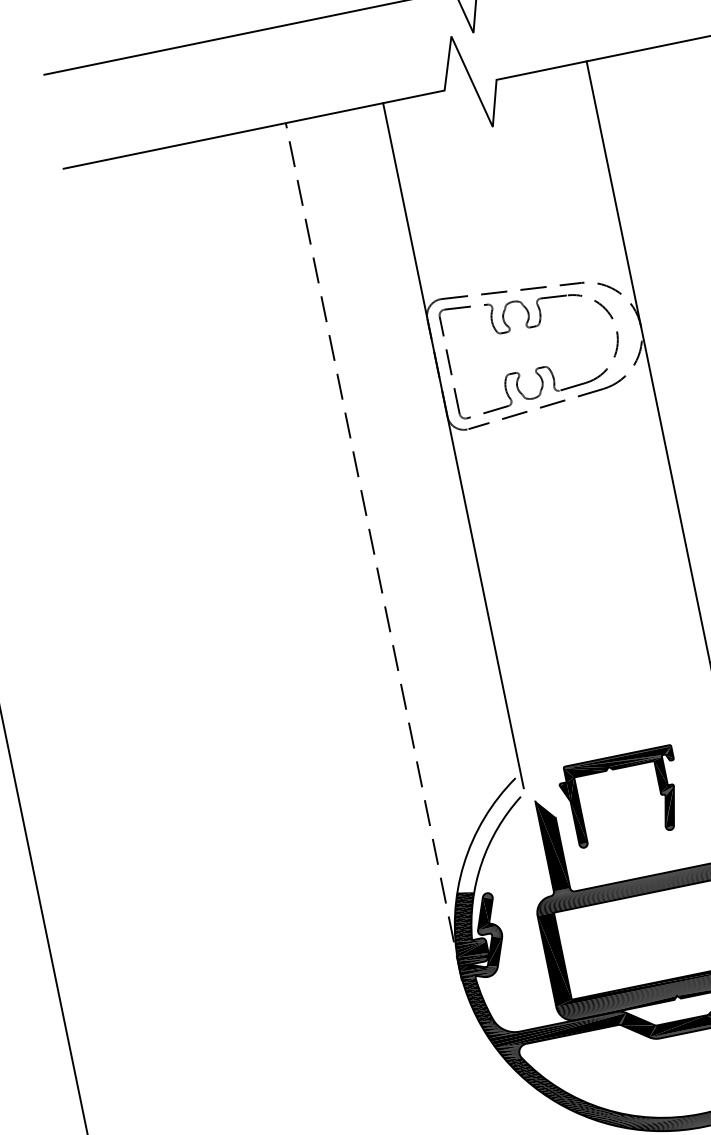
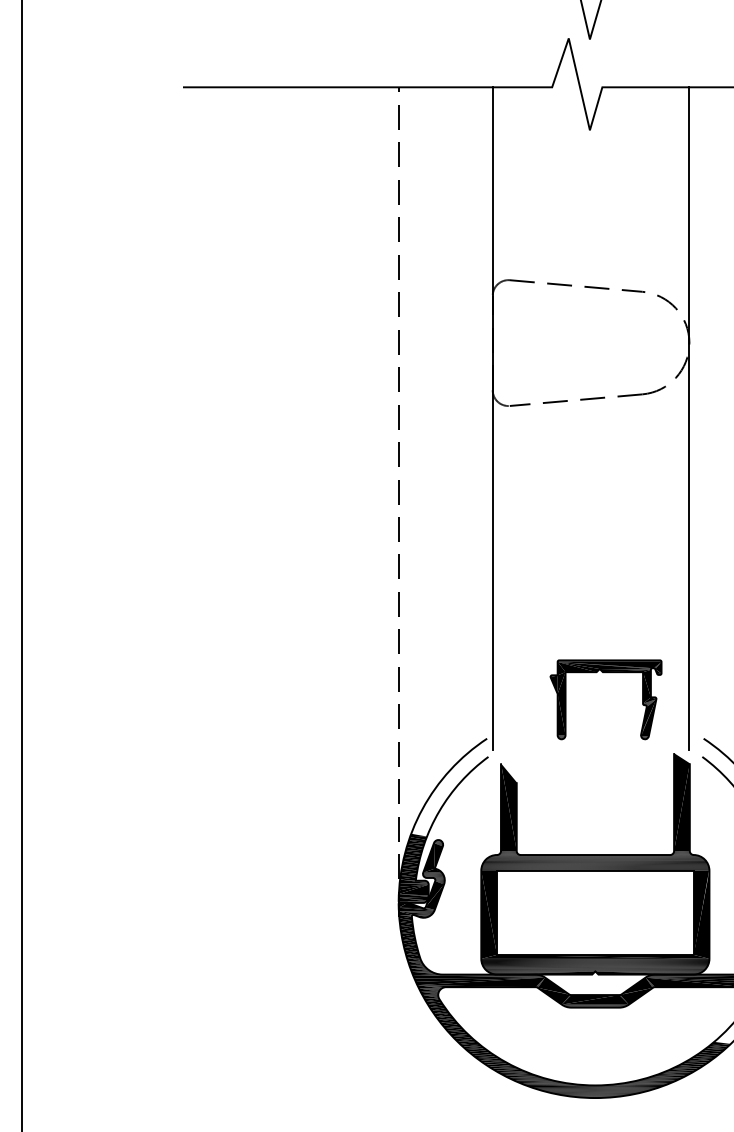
part: (529, 328) -> (585, 324), removed
part: (615, 770) -> (605, 673), moved

